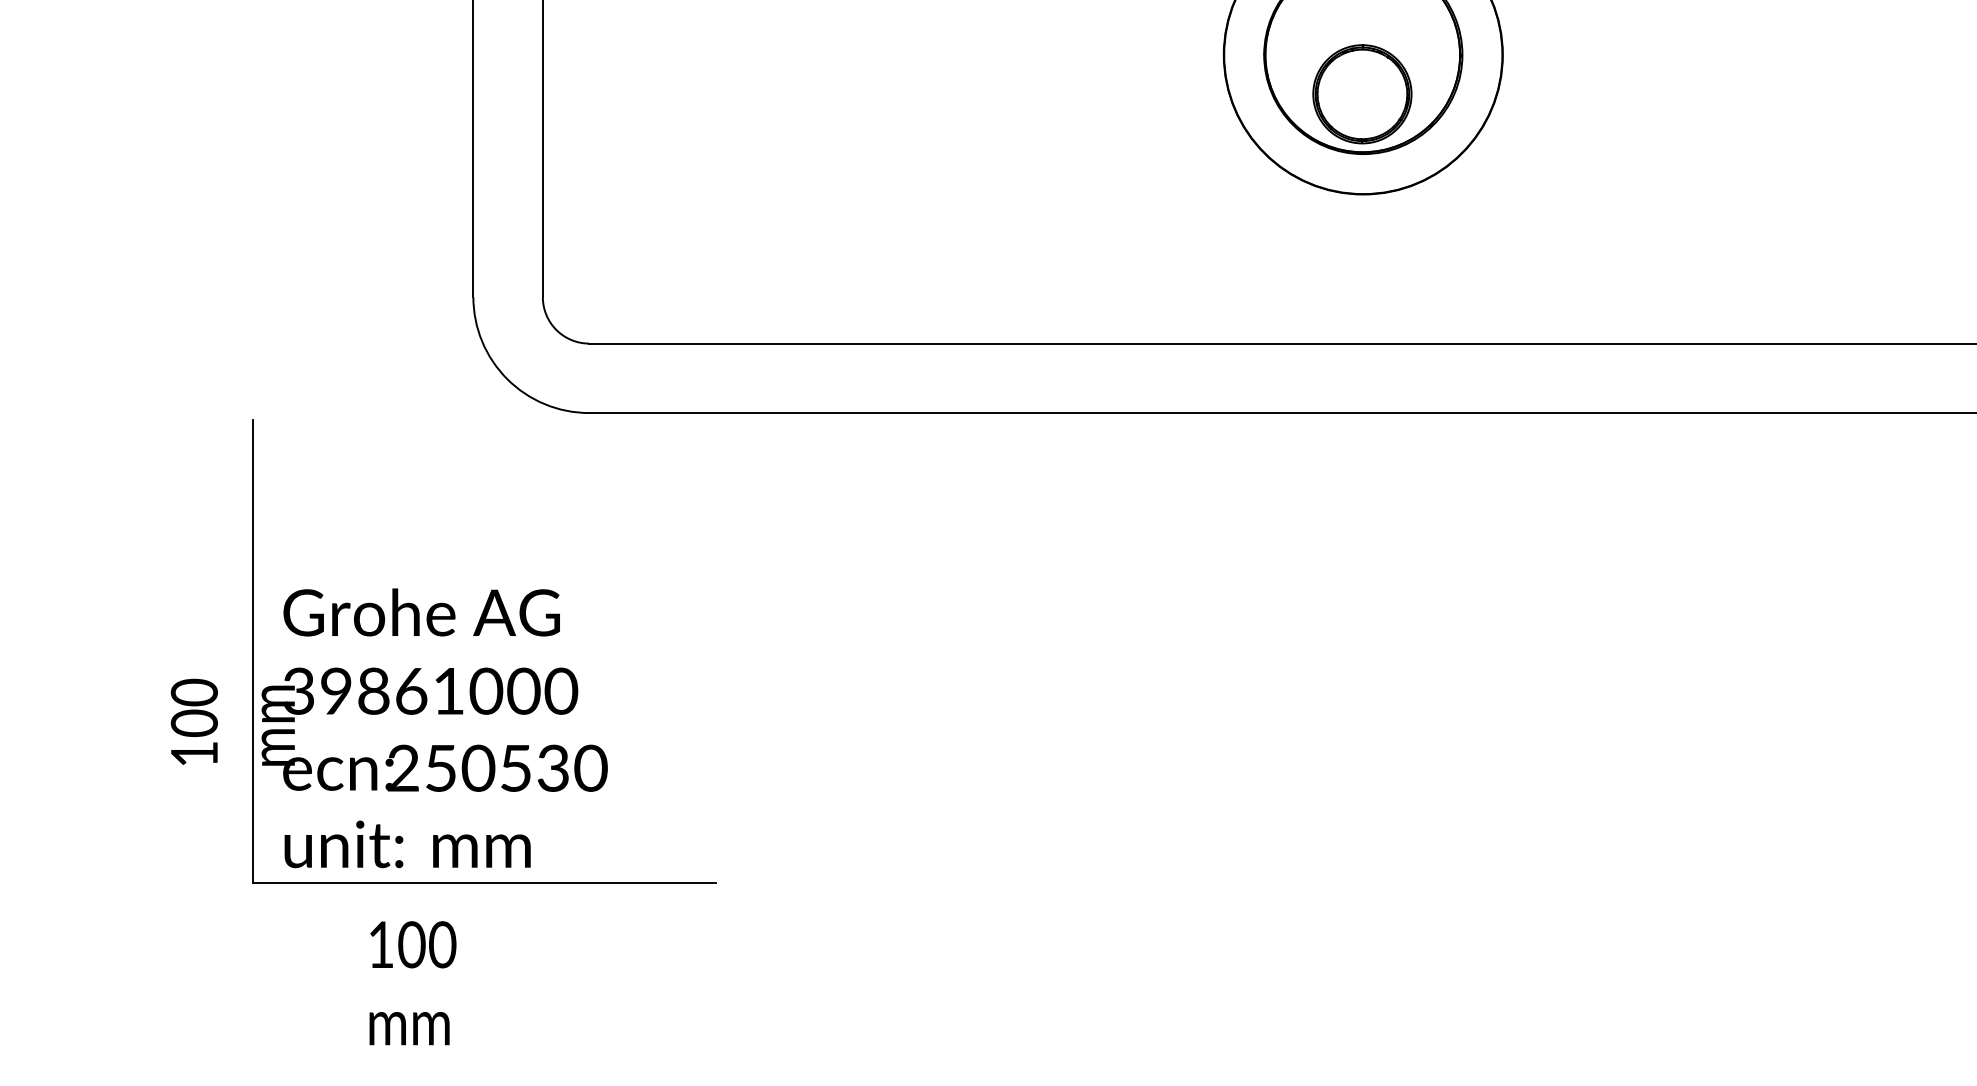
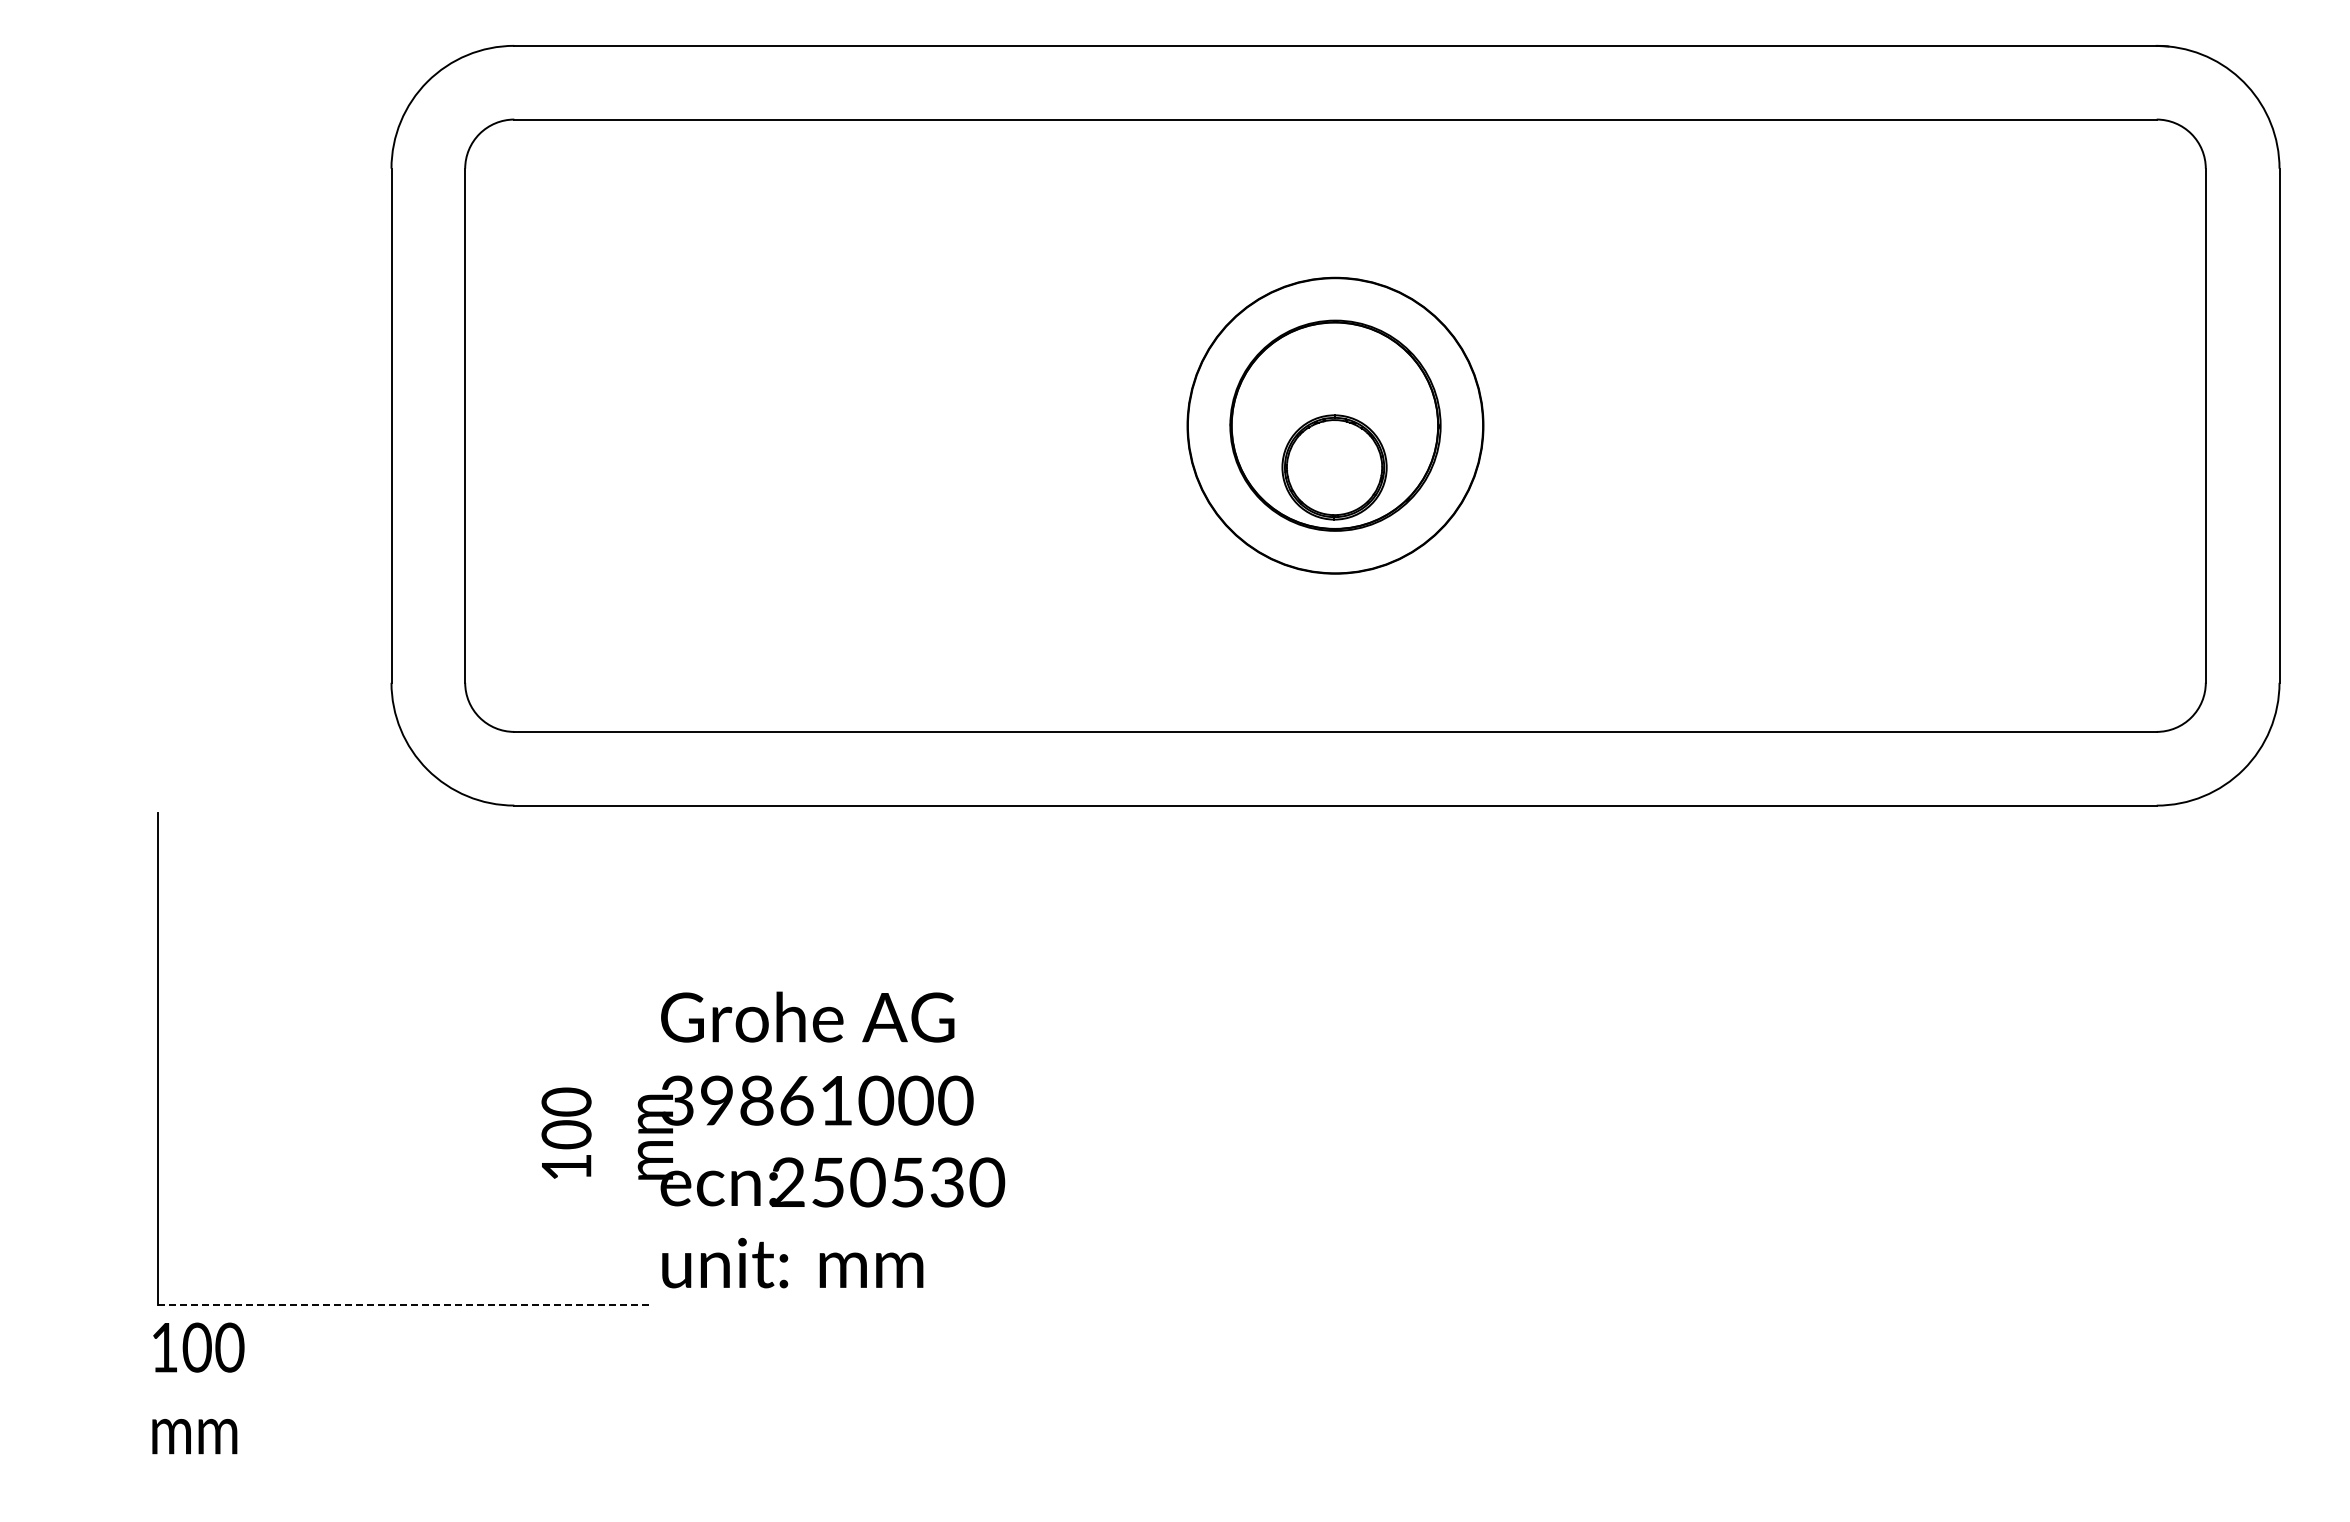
text: (389, 727) -> (773, 1139), moved
line: (484, 883) -> (403, 1304), solid -> dashed
text: (413, 983) -> (198, 1388), moved

